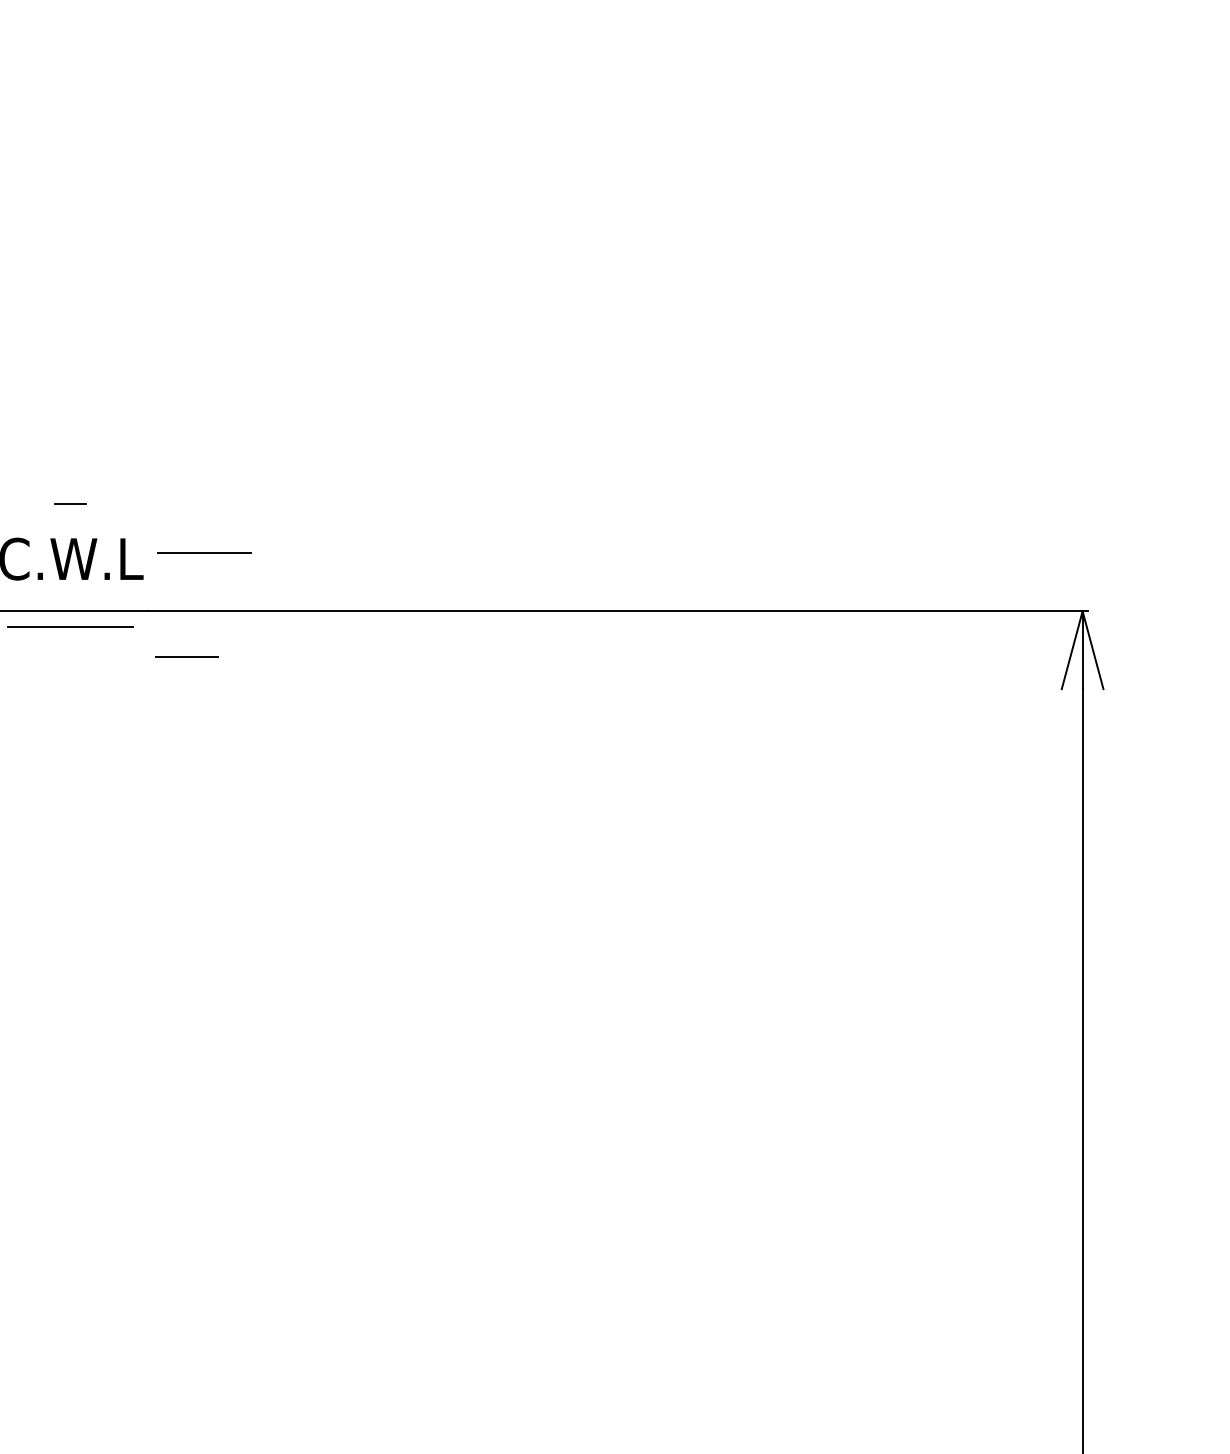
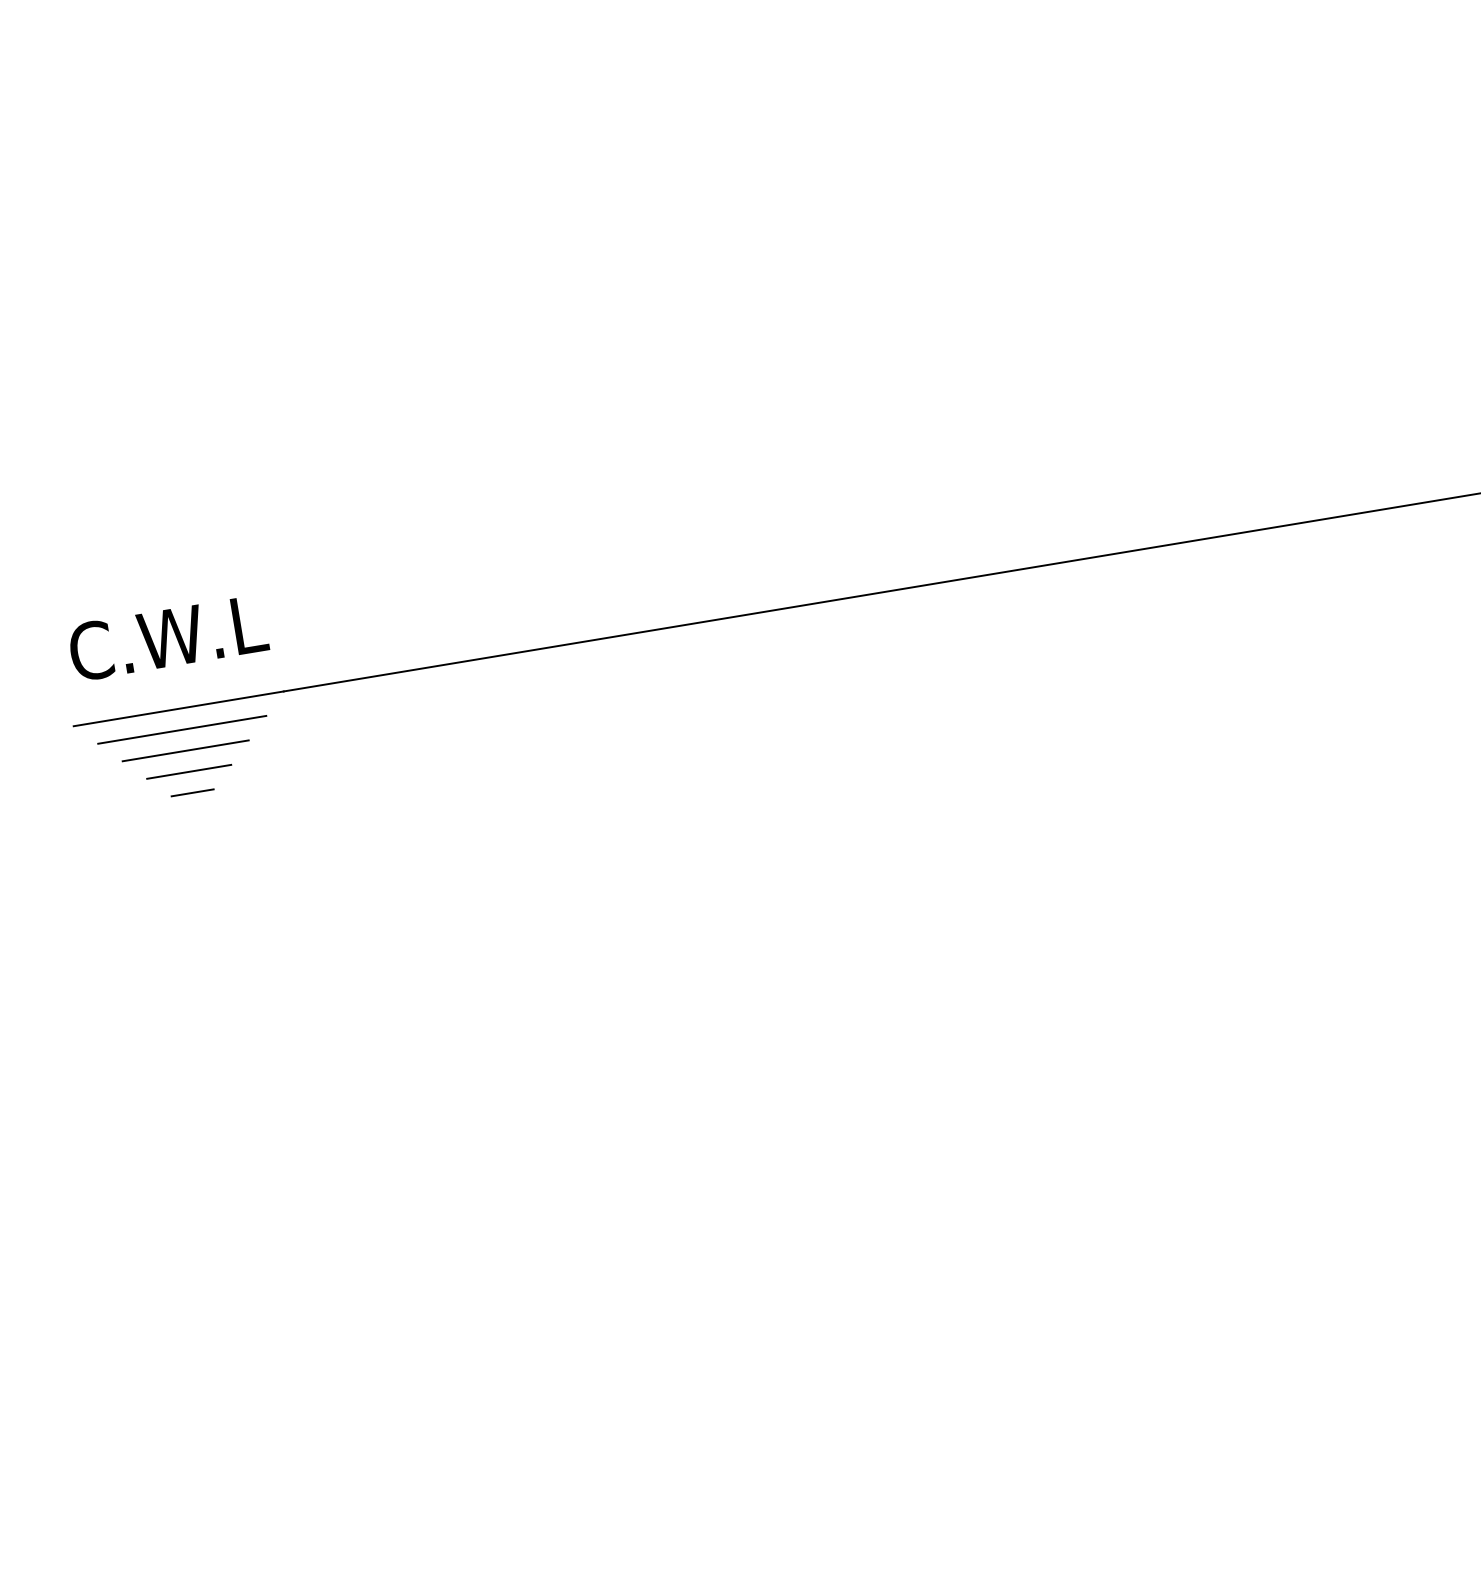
line: (70, 503) -> (192, 792), moved
line: (204, 552) -> (185, 749), moved
line: (186, 656) -> (188, 771), moved

